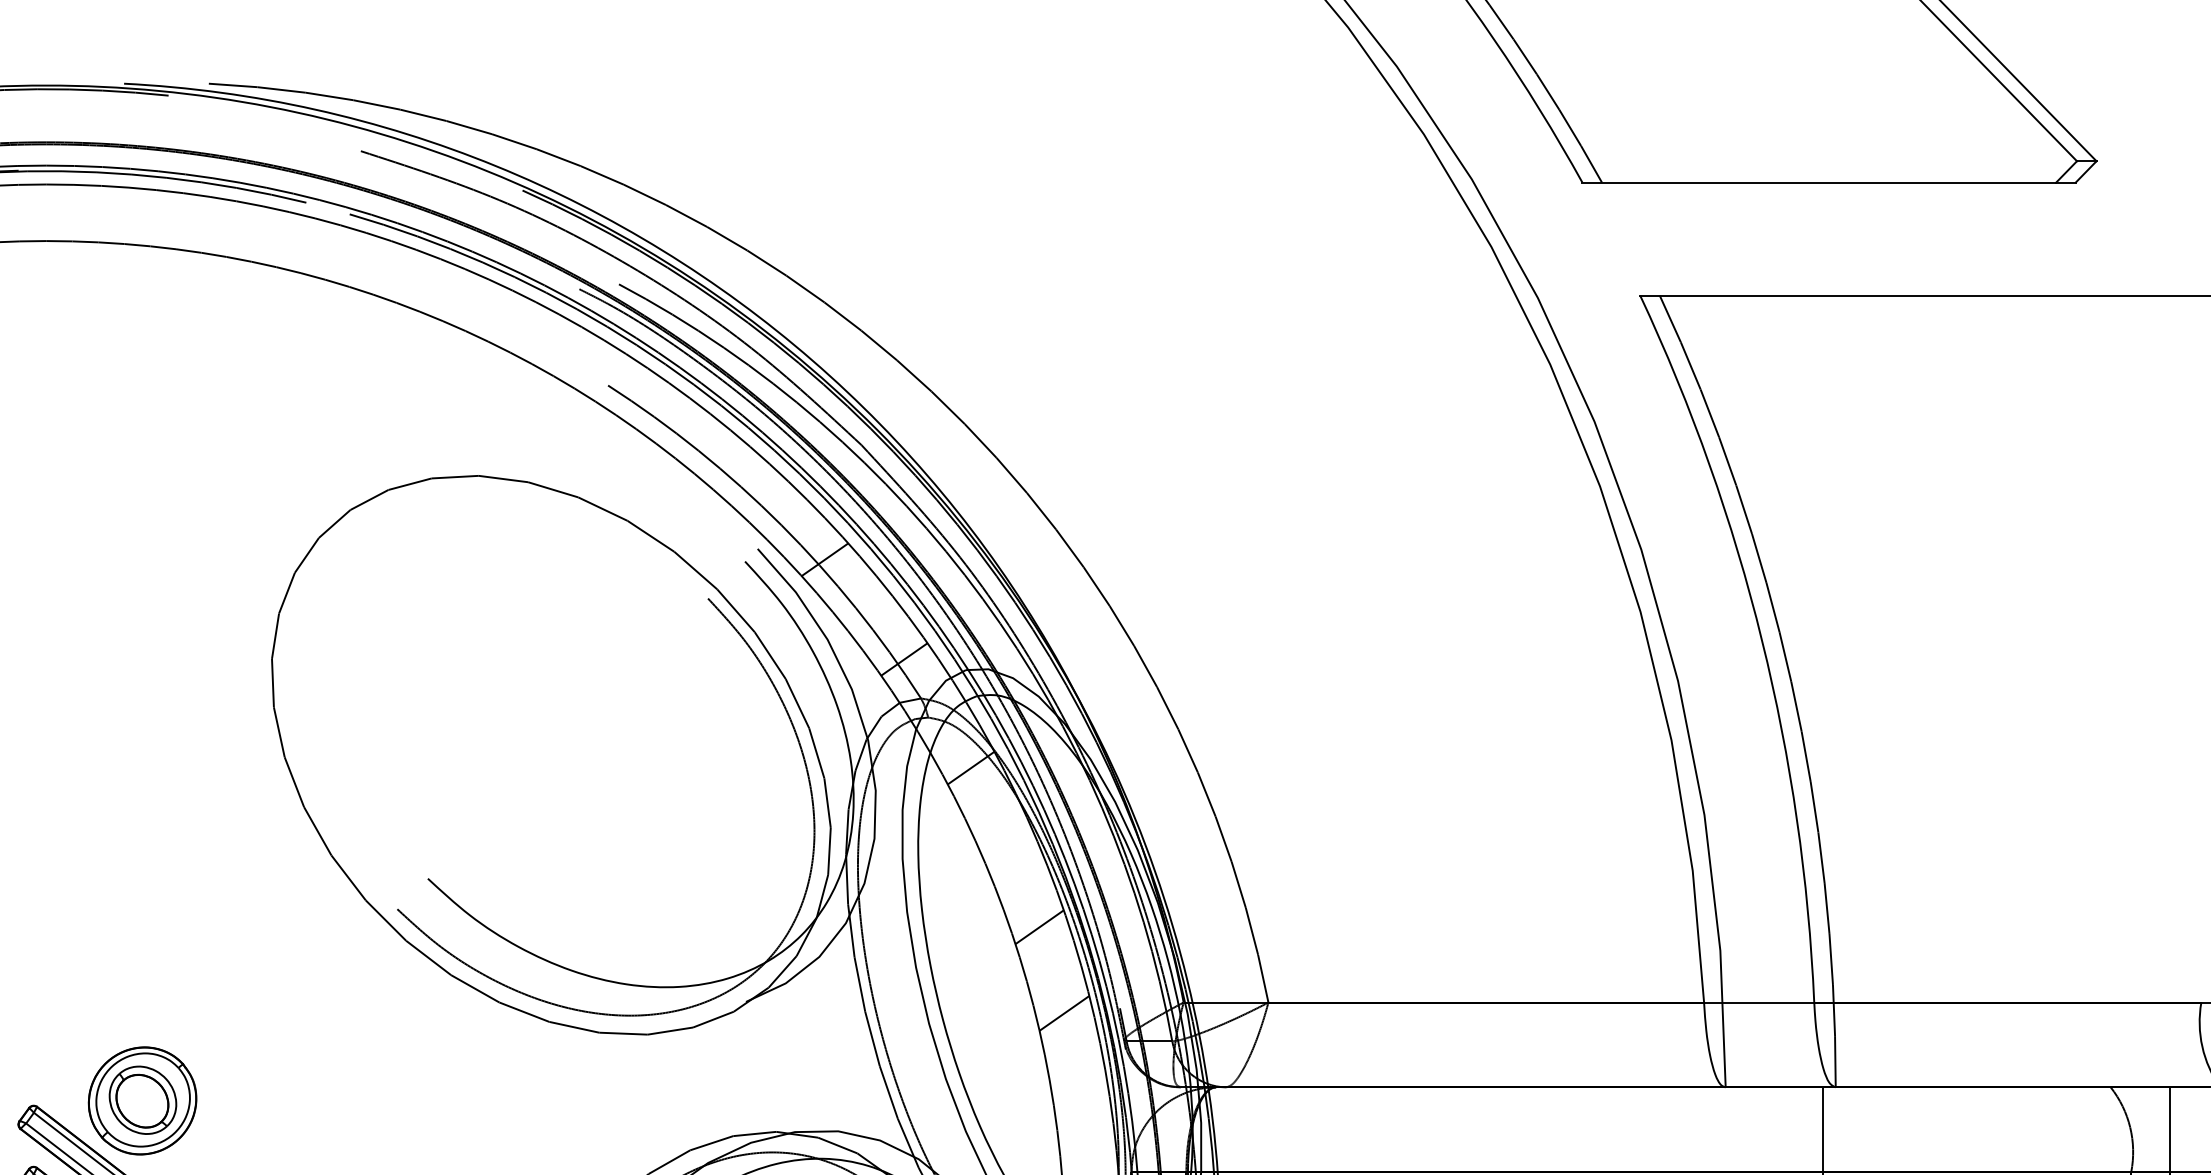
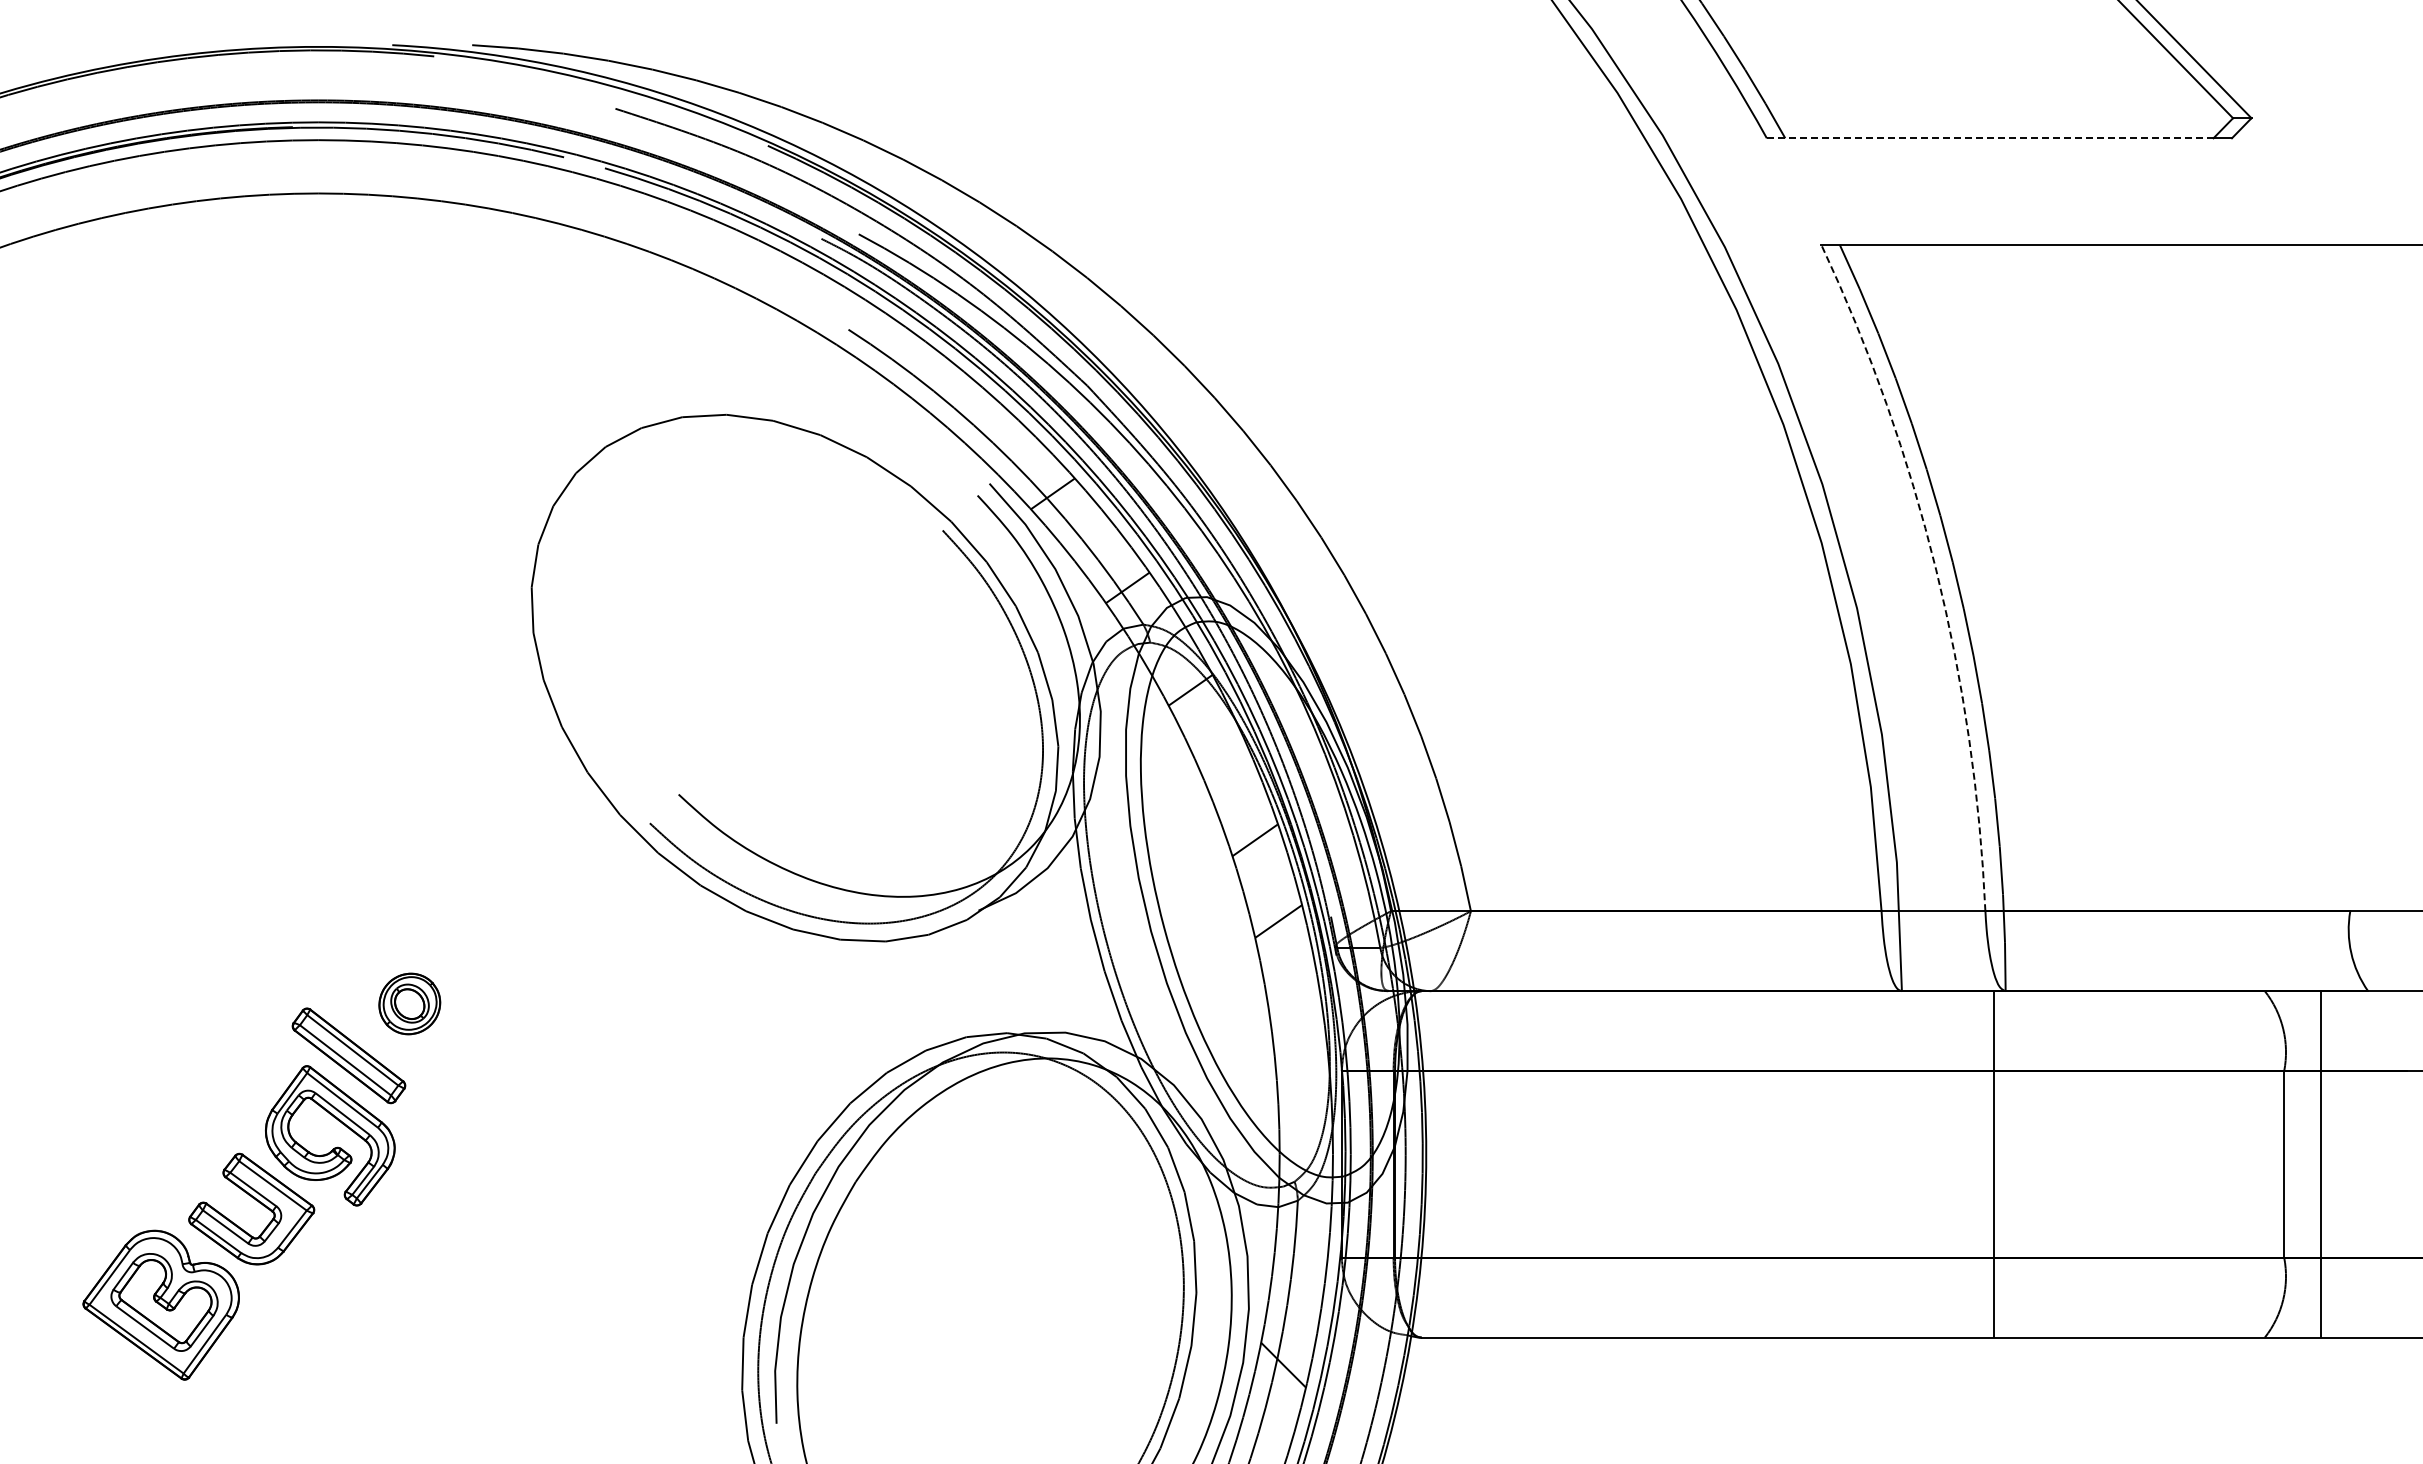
line: (1819, 182) -> (1990, 138), solid -> dashed
arc: (1762, 639) -> (1936, 569), solid -> dashed
part: (142, 1100) -> (409, 1003), size x0.6

